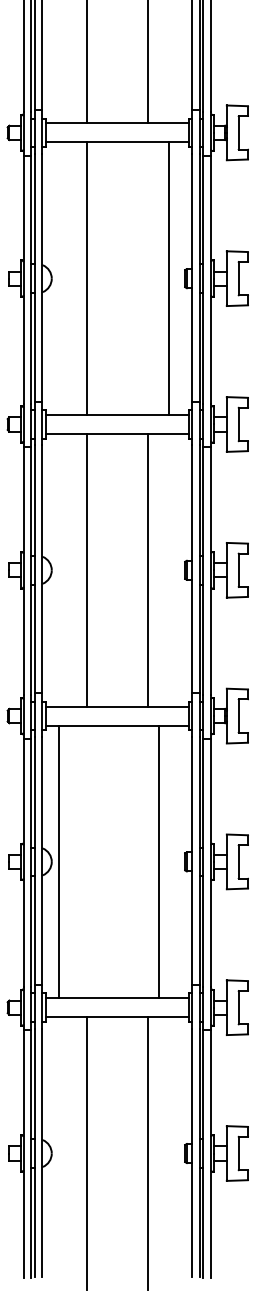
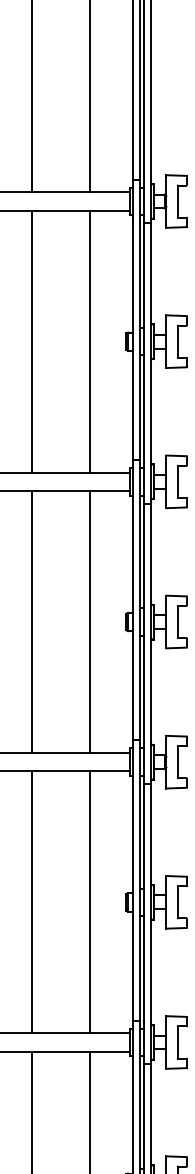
line: (168, 278) -> (90, 341), moved
line: (59, 861) -> (32, 901), moved
line: (158, 861) -> (90, 901), moved

